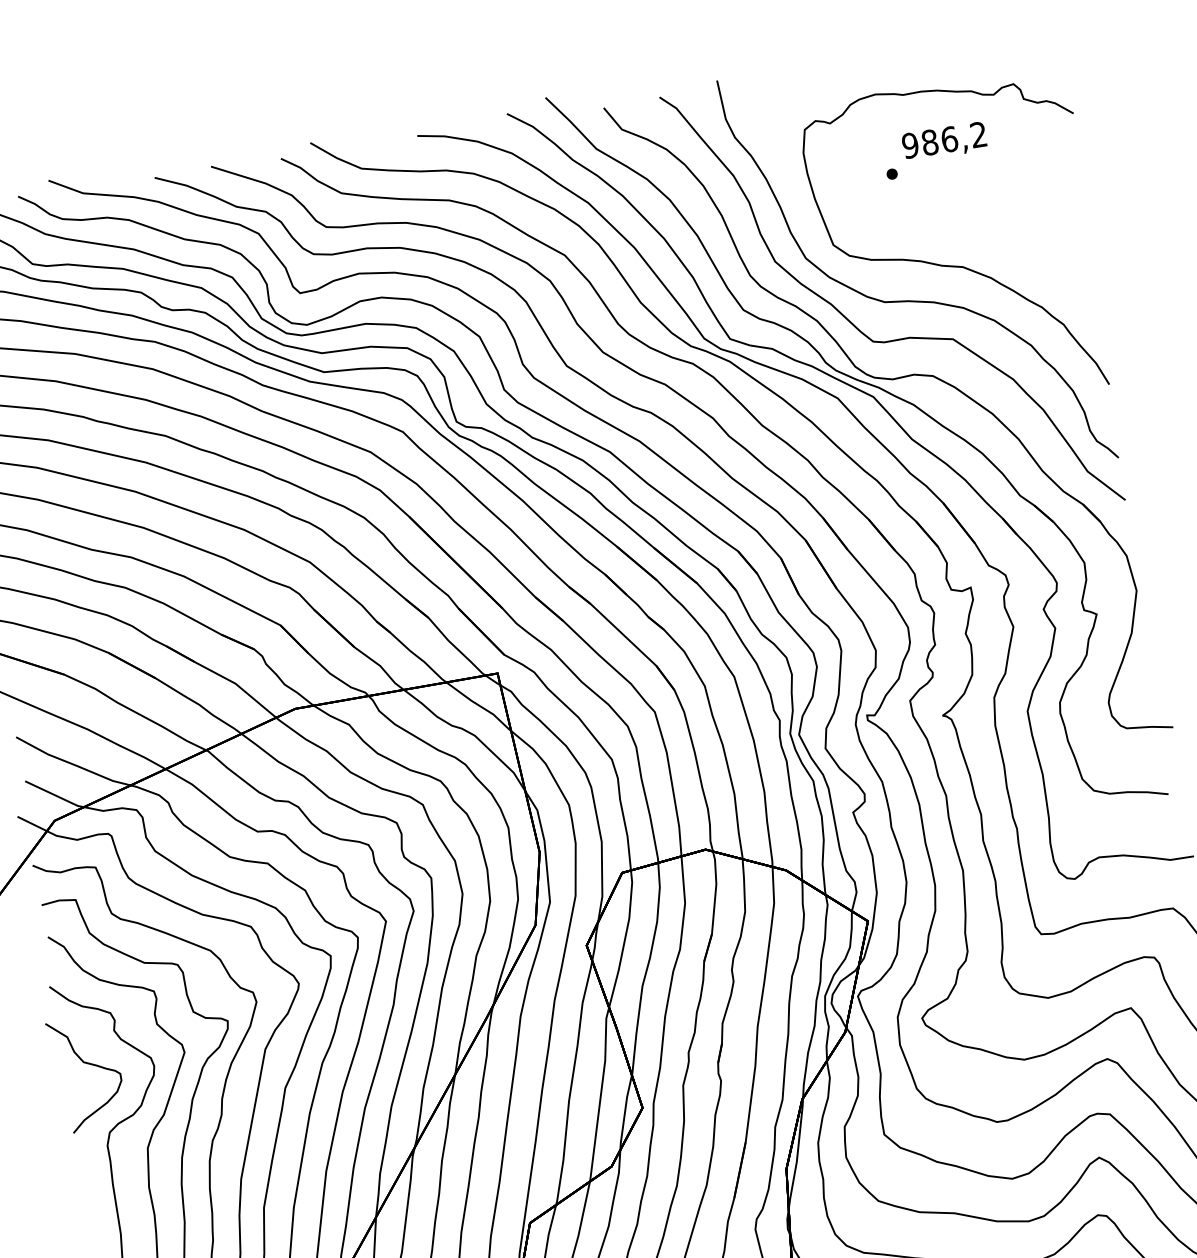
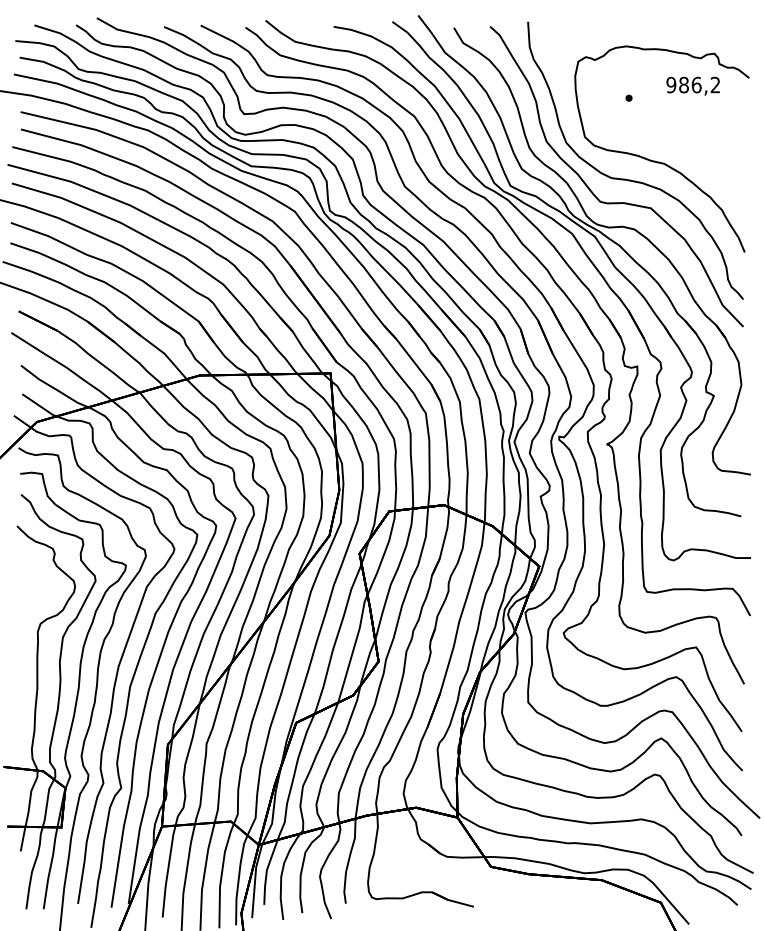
text: (943, 141) -> (692, 85), moved
curve: (89, 1065) -> (34, 579), removed

